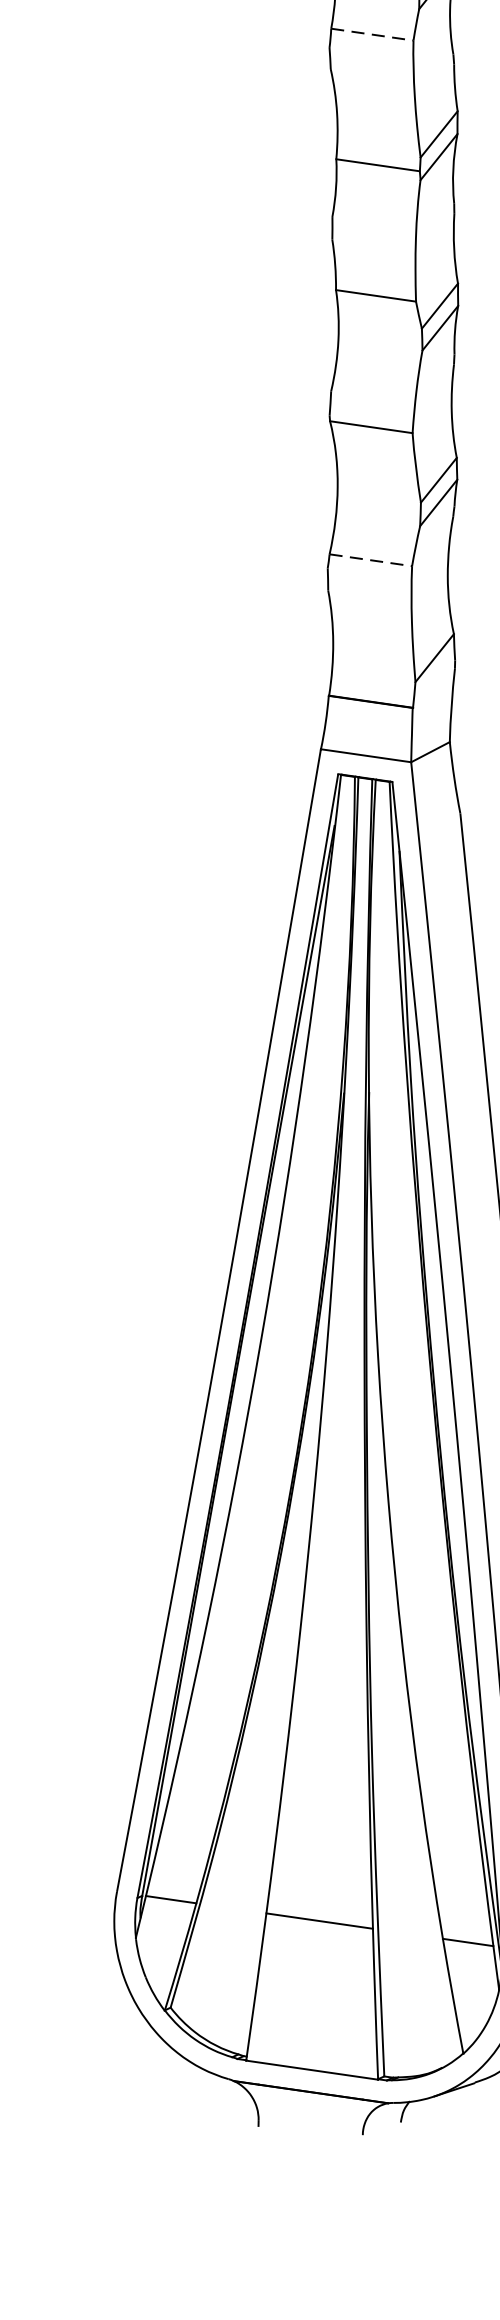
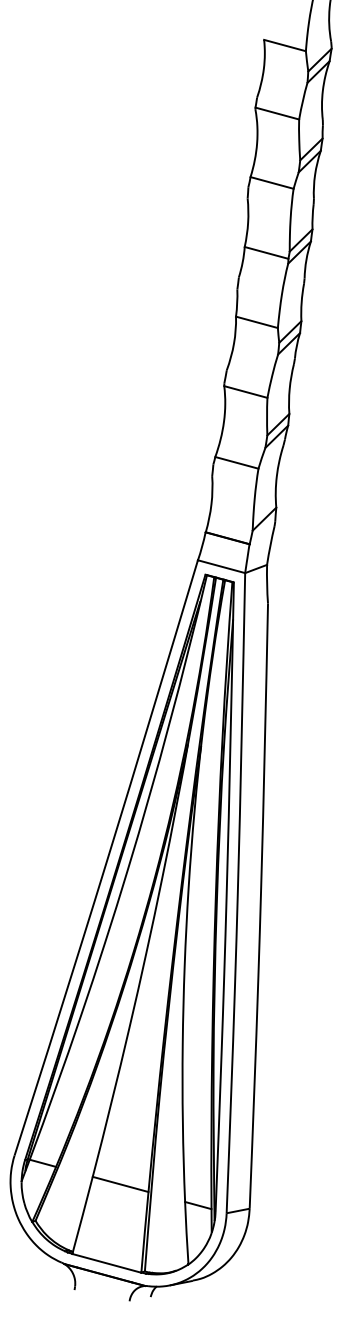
line: (373, 35) -> (272, 183), dashed -> solid
line: (371, 559) -> (237, 462), dashed -> solid

